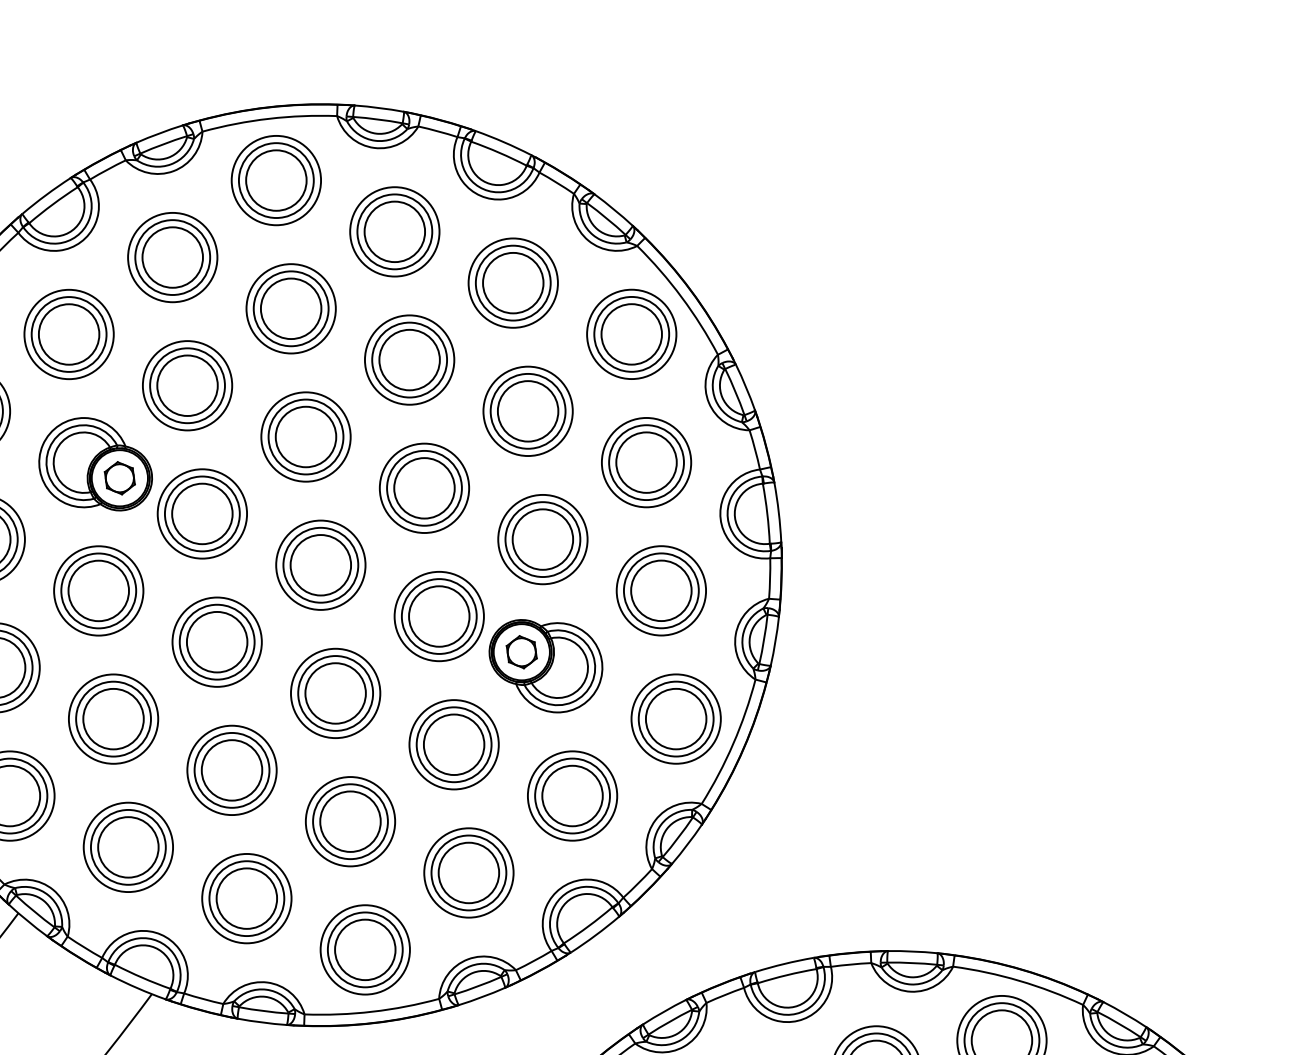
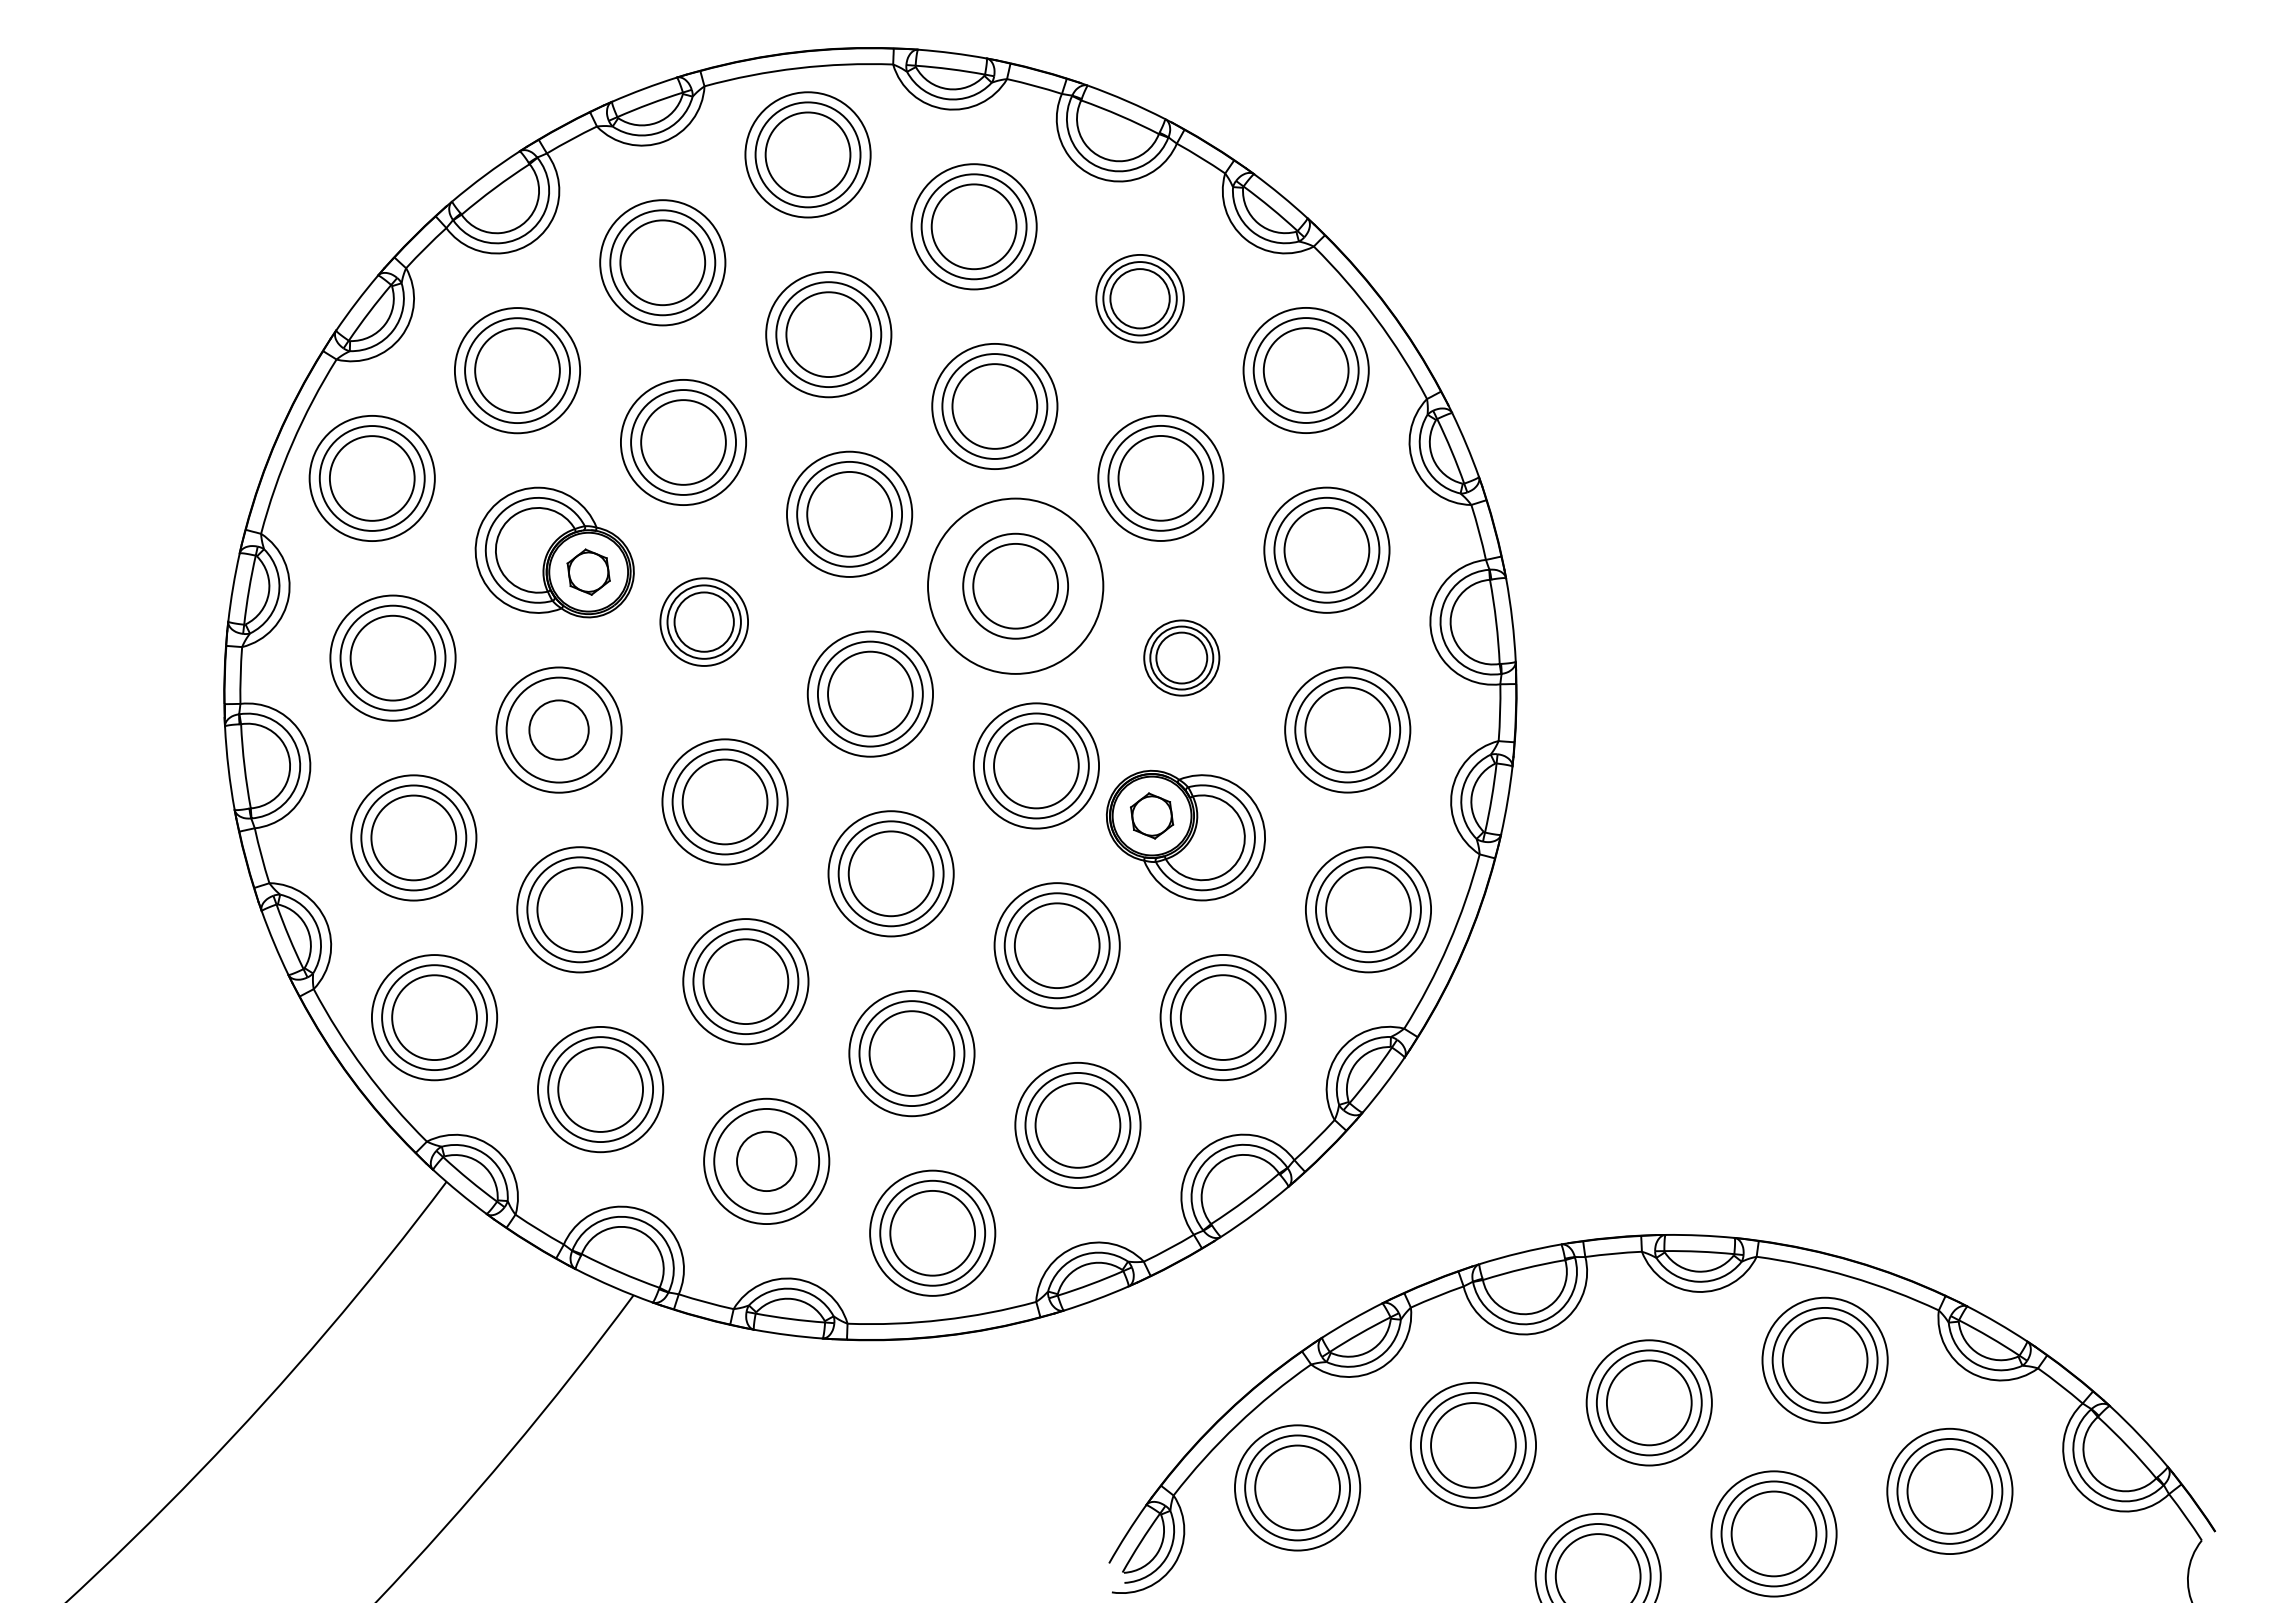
part: (512, 283) -> (1139, 298), size x0.7
circle: (424, 487) -> (1015, 585), size x1.4
part: (201, 513) -> (703, 621), size x0.7
part: (542, 539) -> (1181, 657), size x0.6
circle: (98, 590) -> (558, 729), size x0.7
circle: (246, 898) -> (766, 1161), size x0.7

